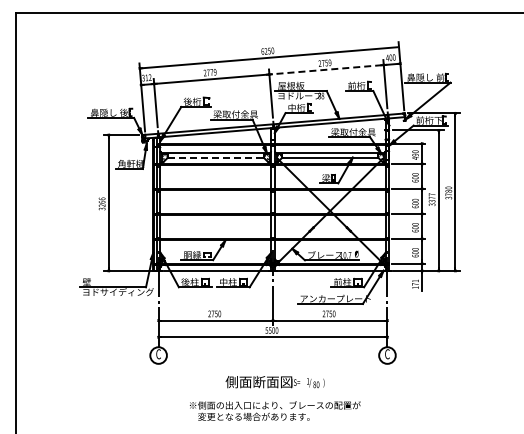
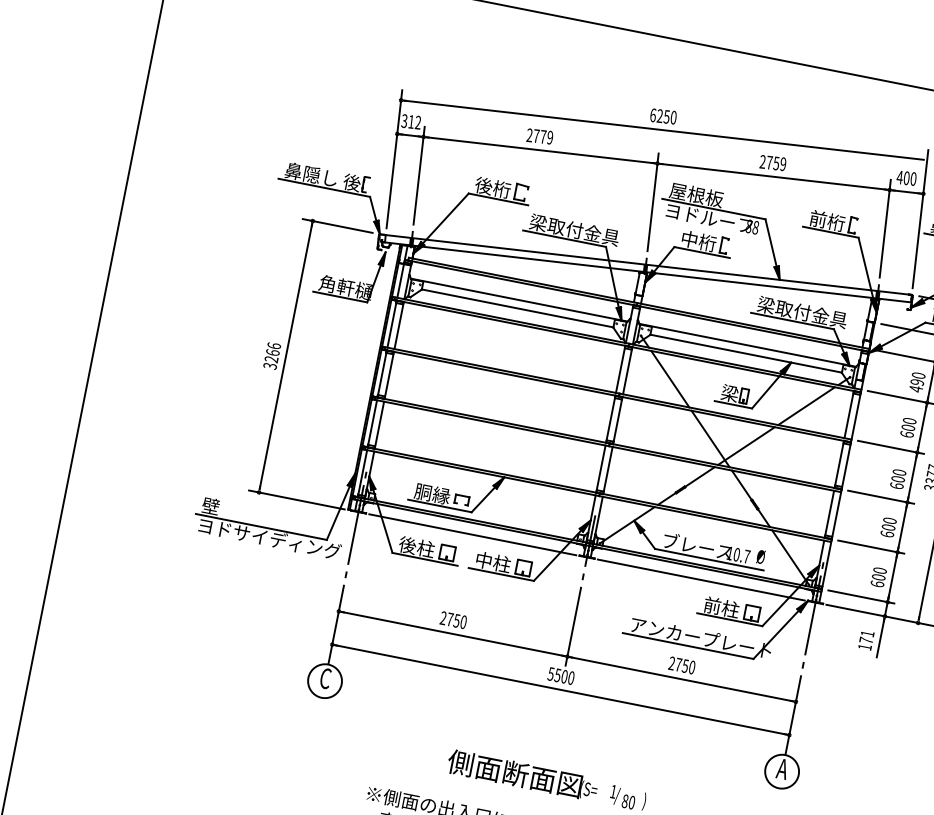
line: (326, 69) -> (773, 176), dashed -> solid
line: (215, 157) -> (516, 308), dashed -> solid
text: (386, 354) -> (780, 769), C -> A

